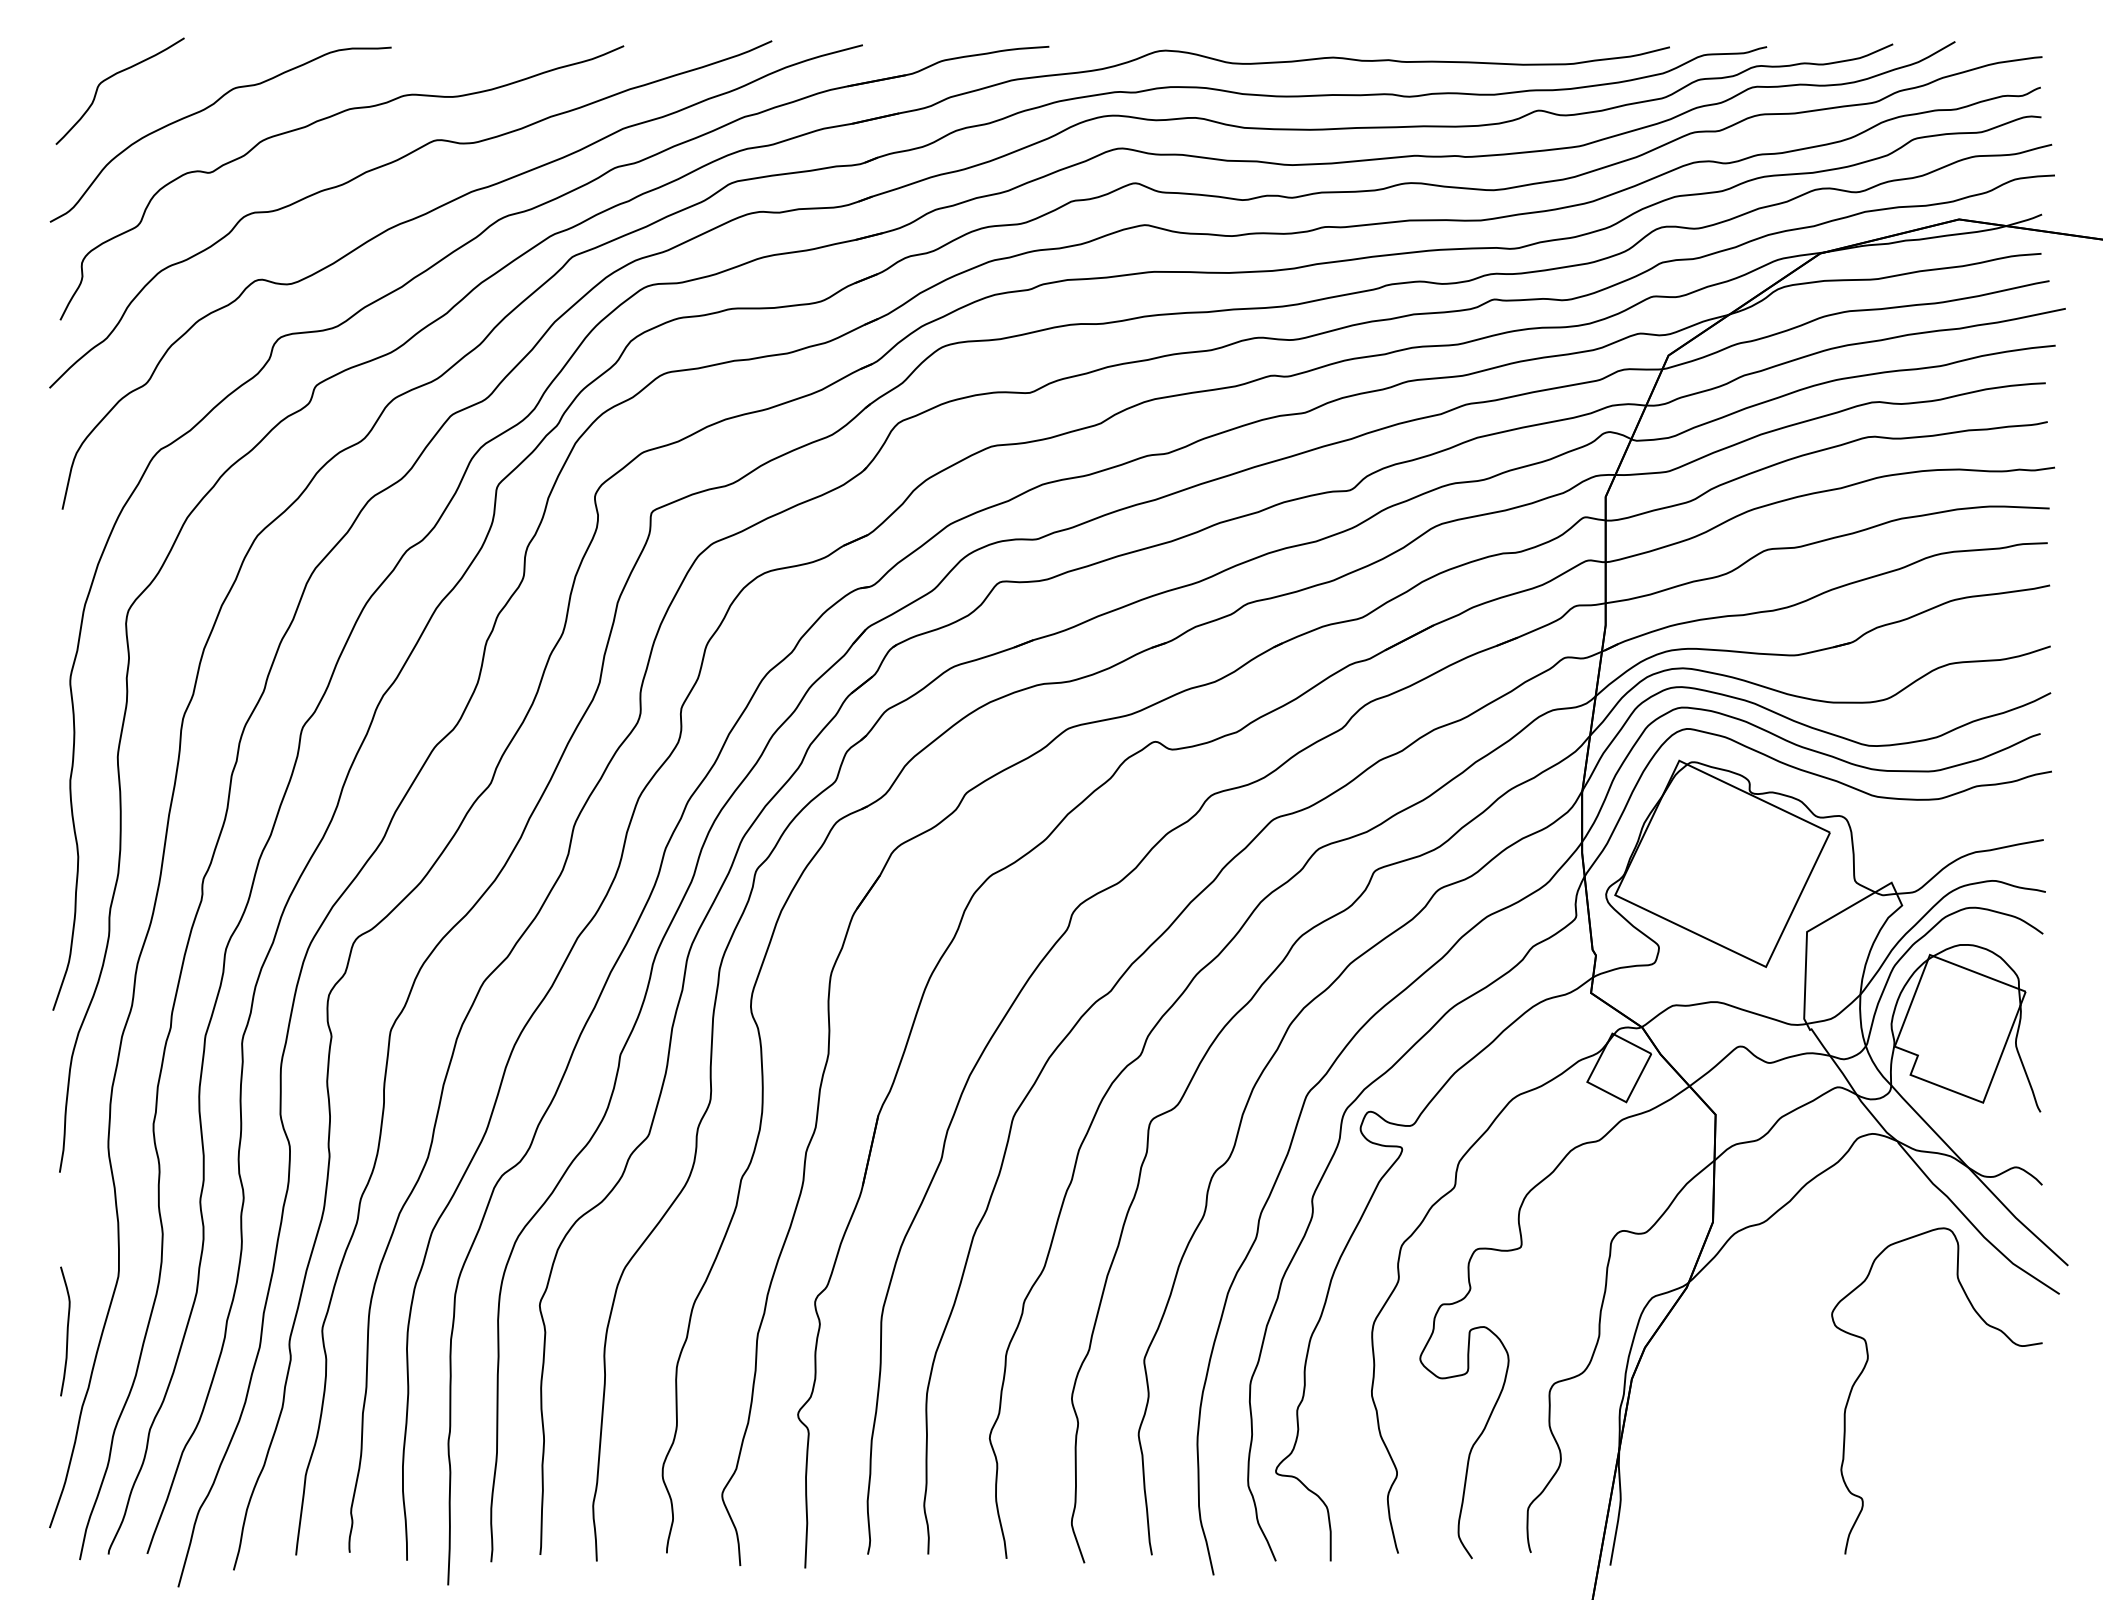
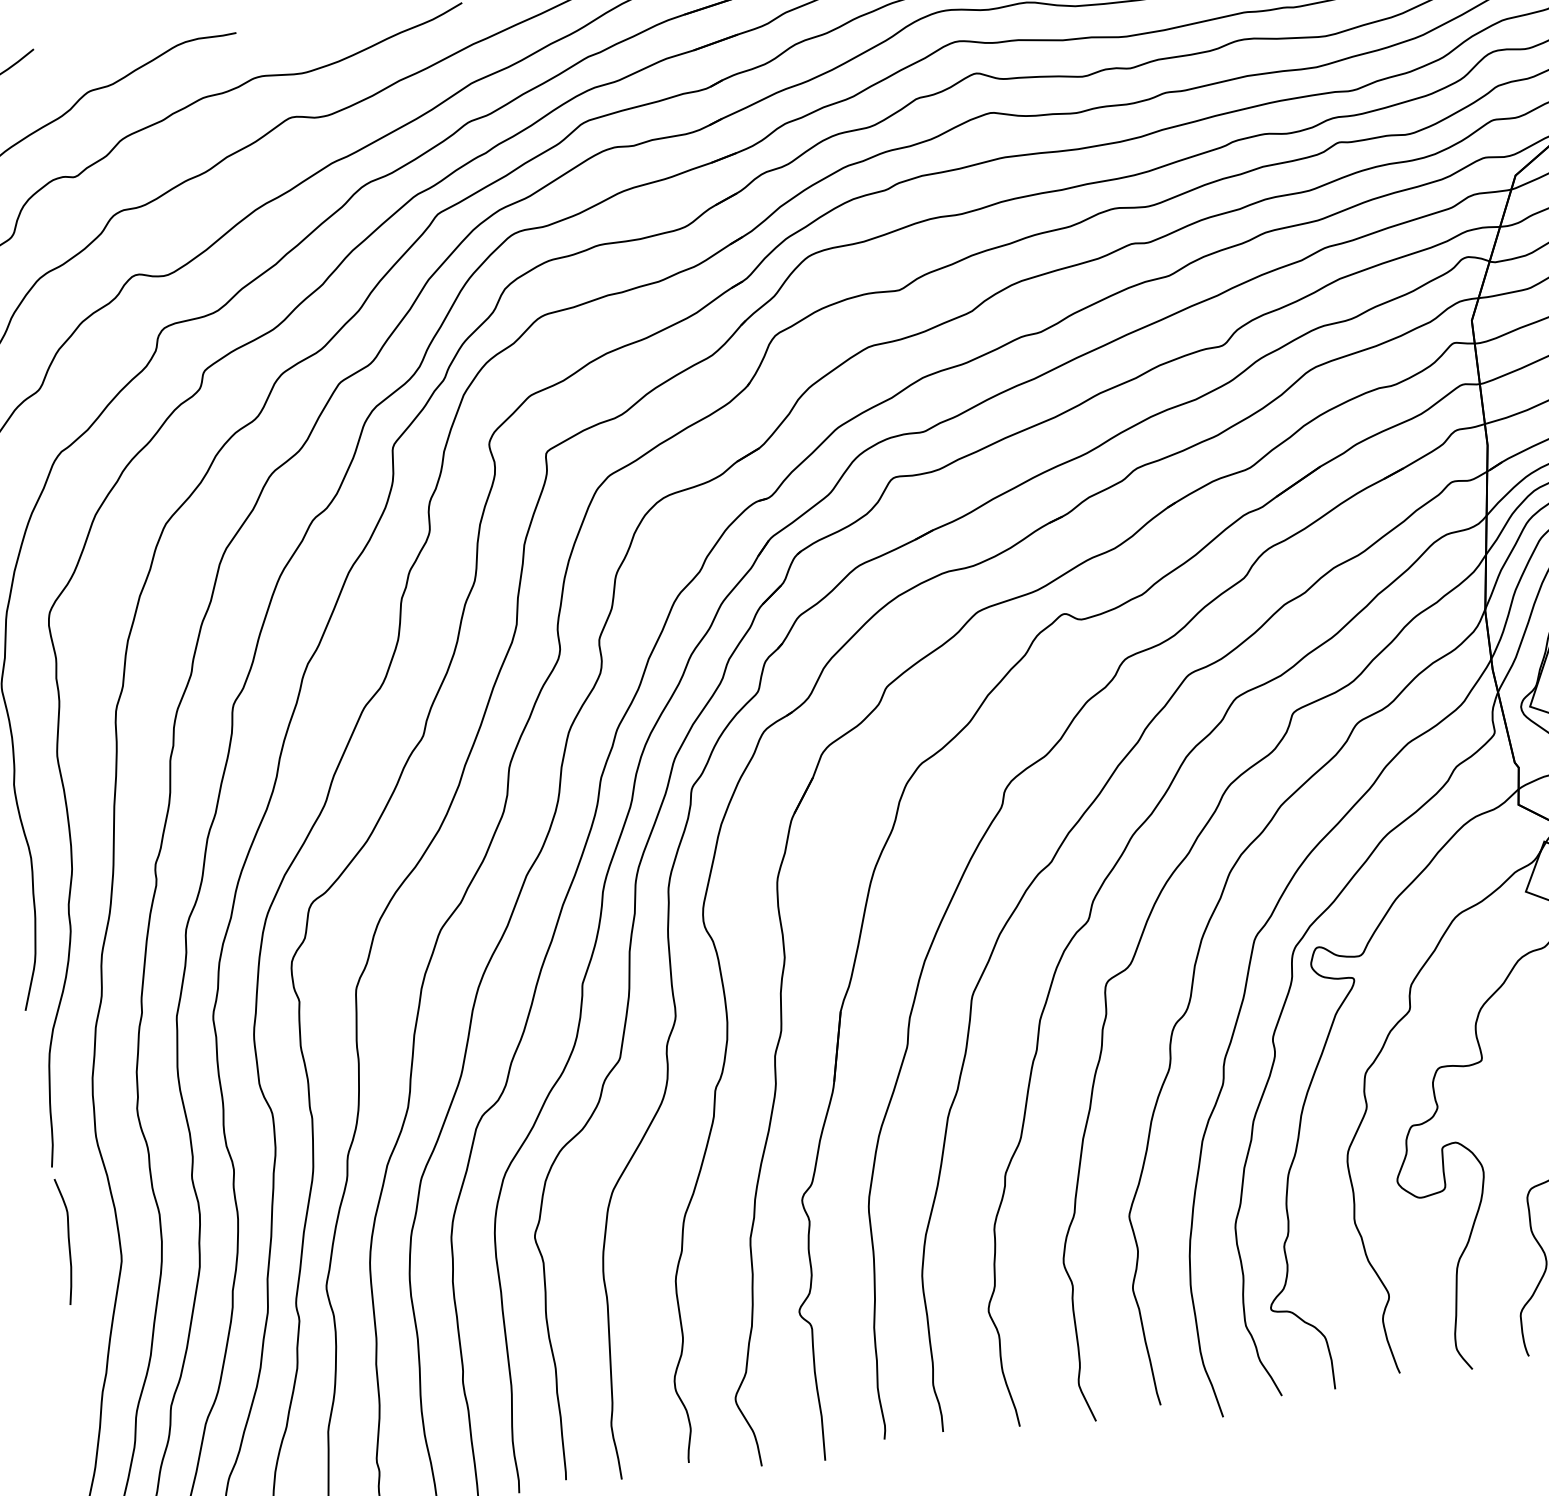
curve: (66, 1331) -> (67, 1241), moved

